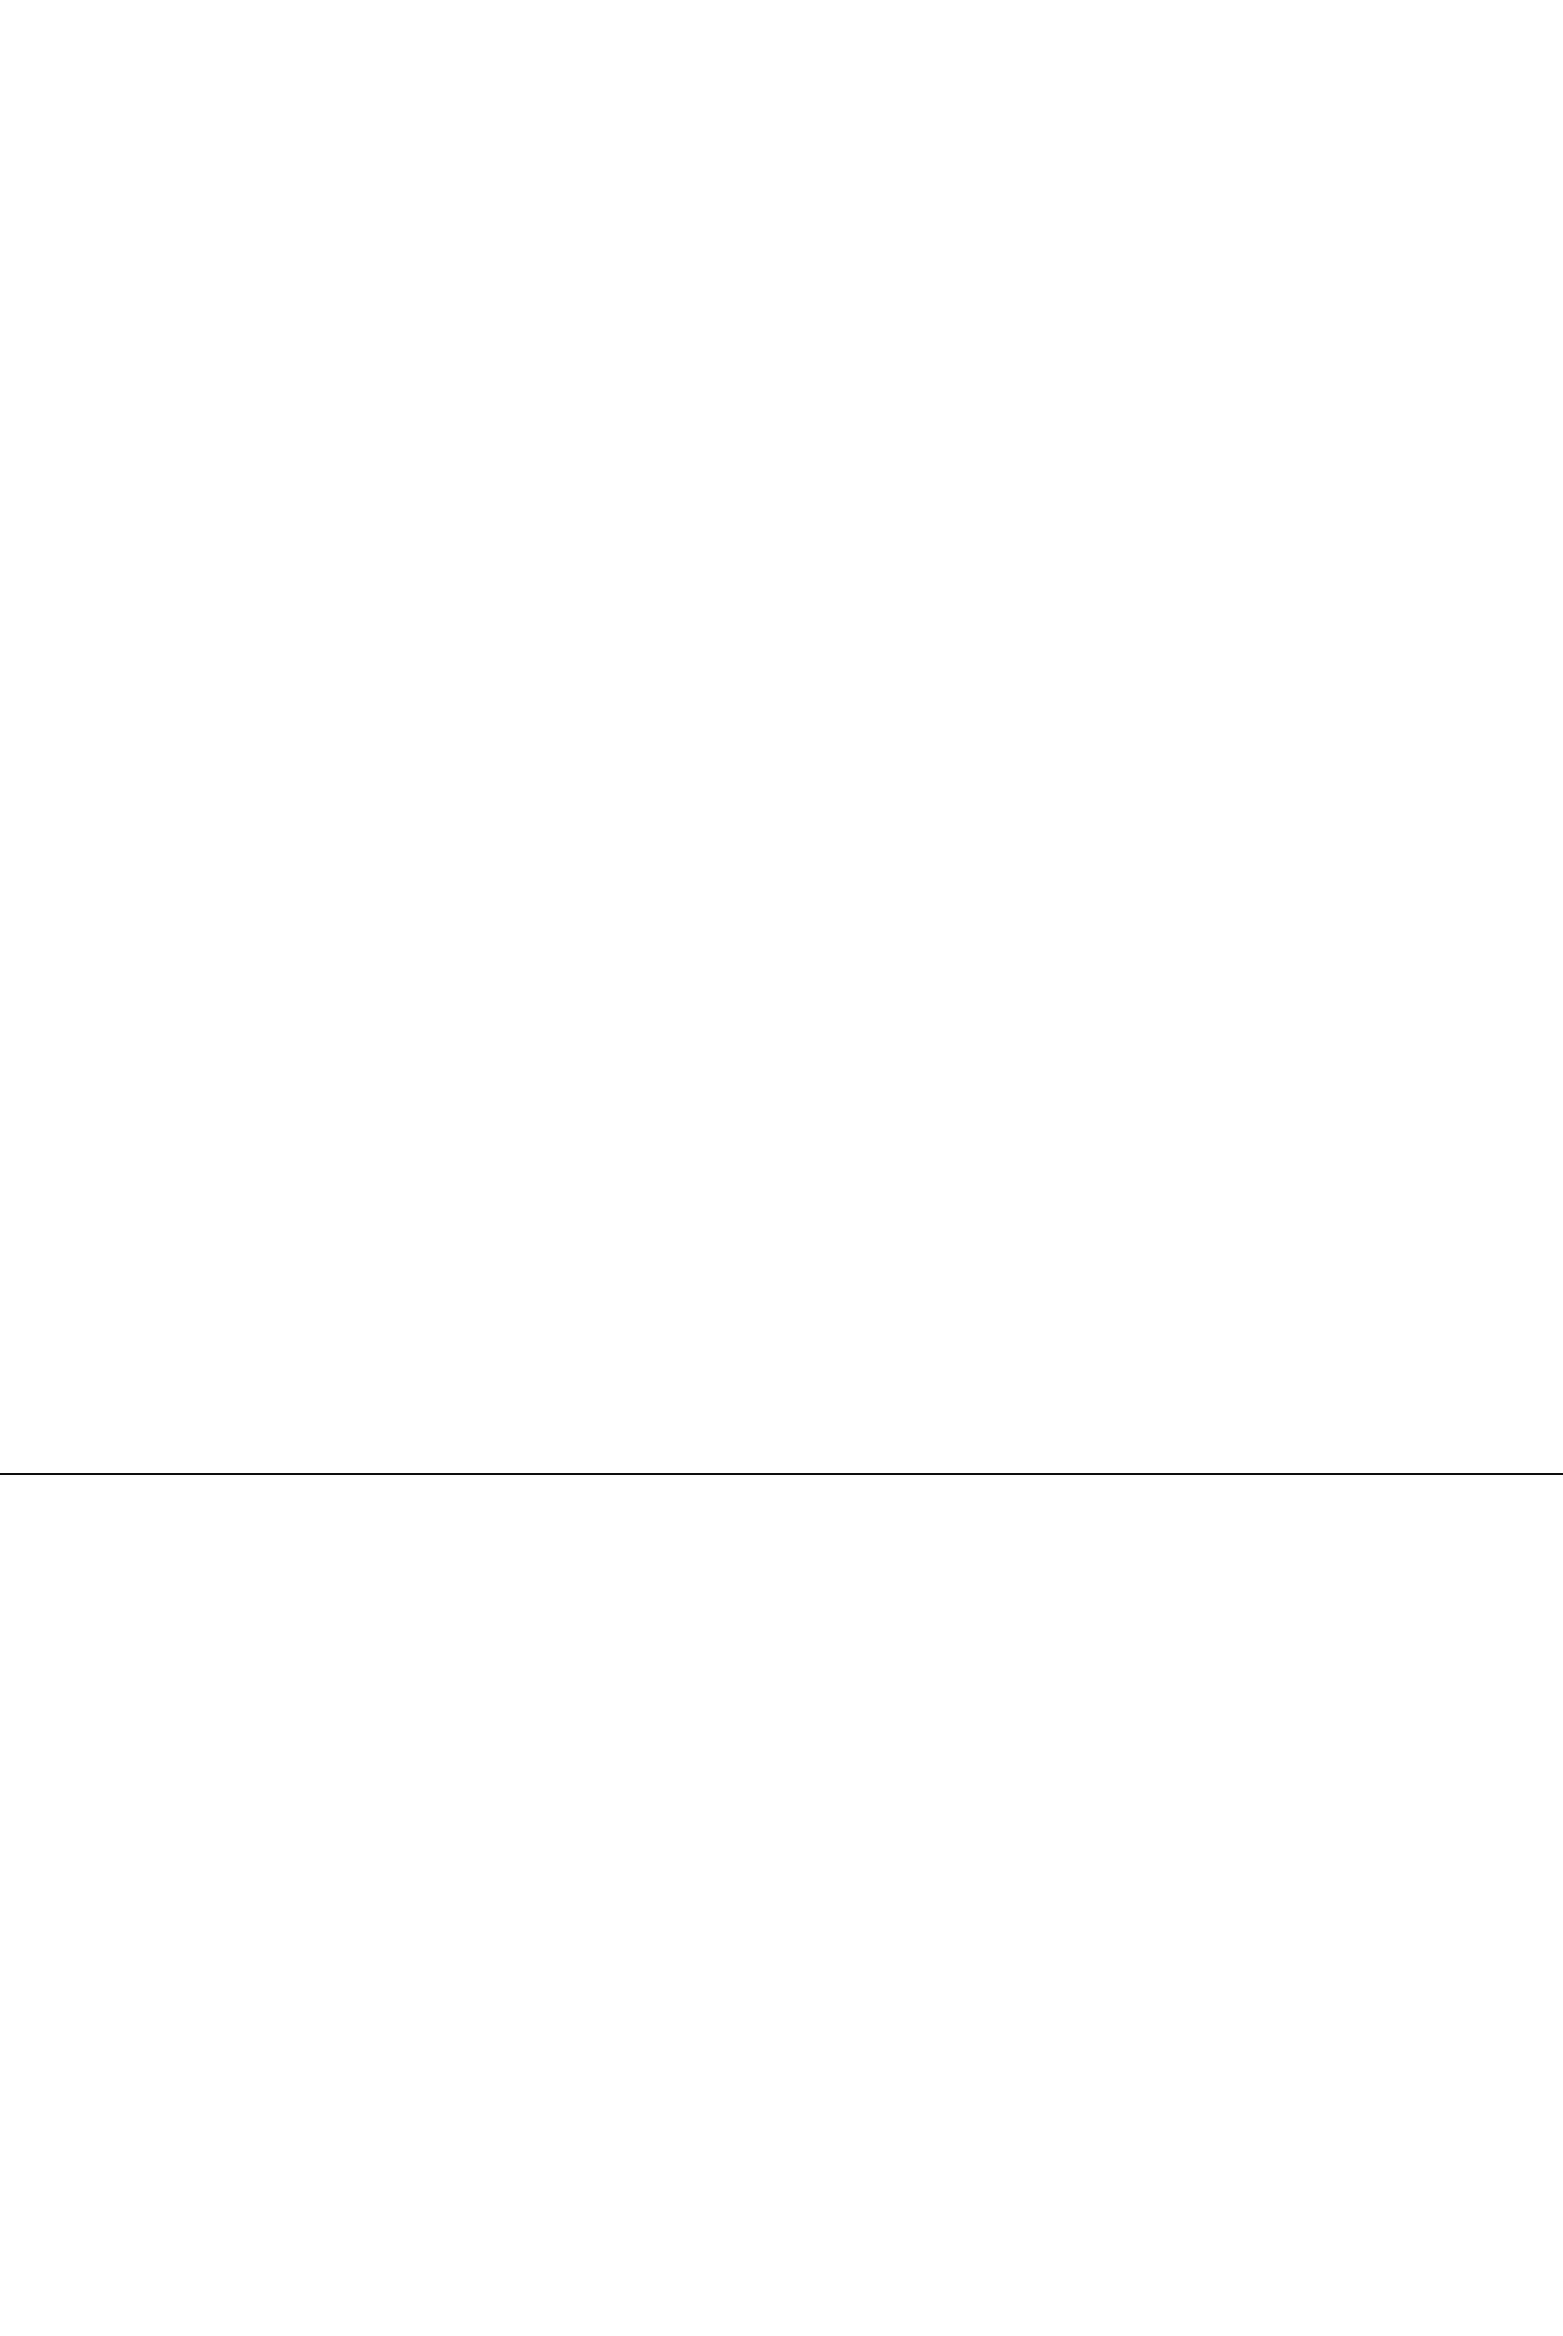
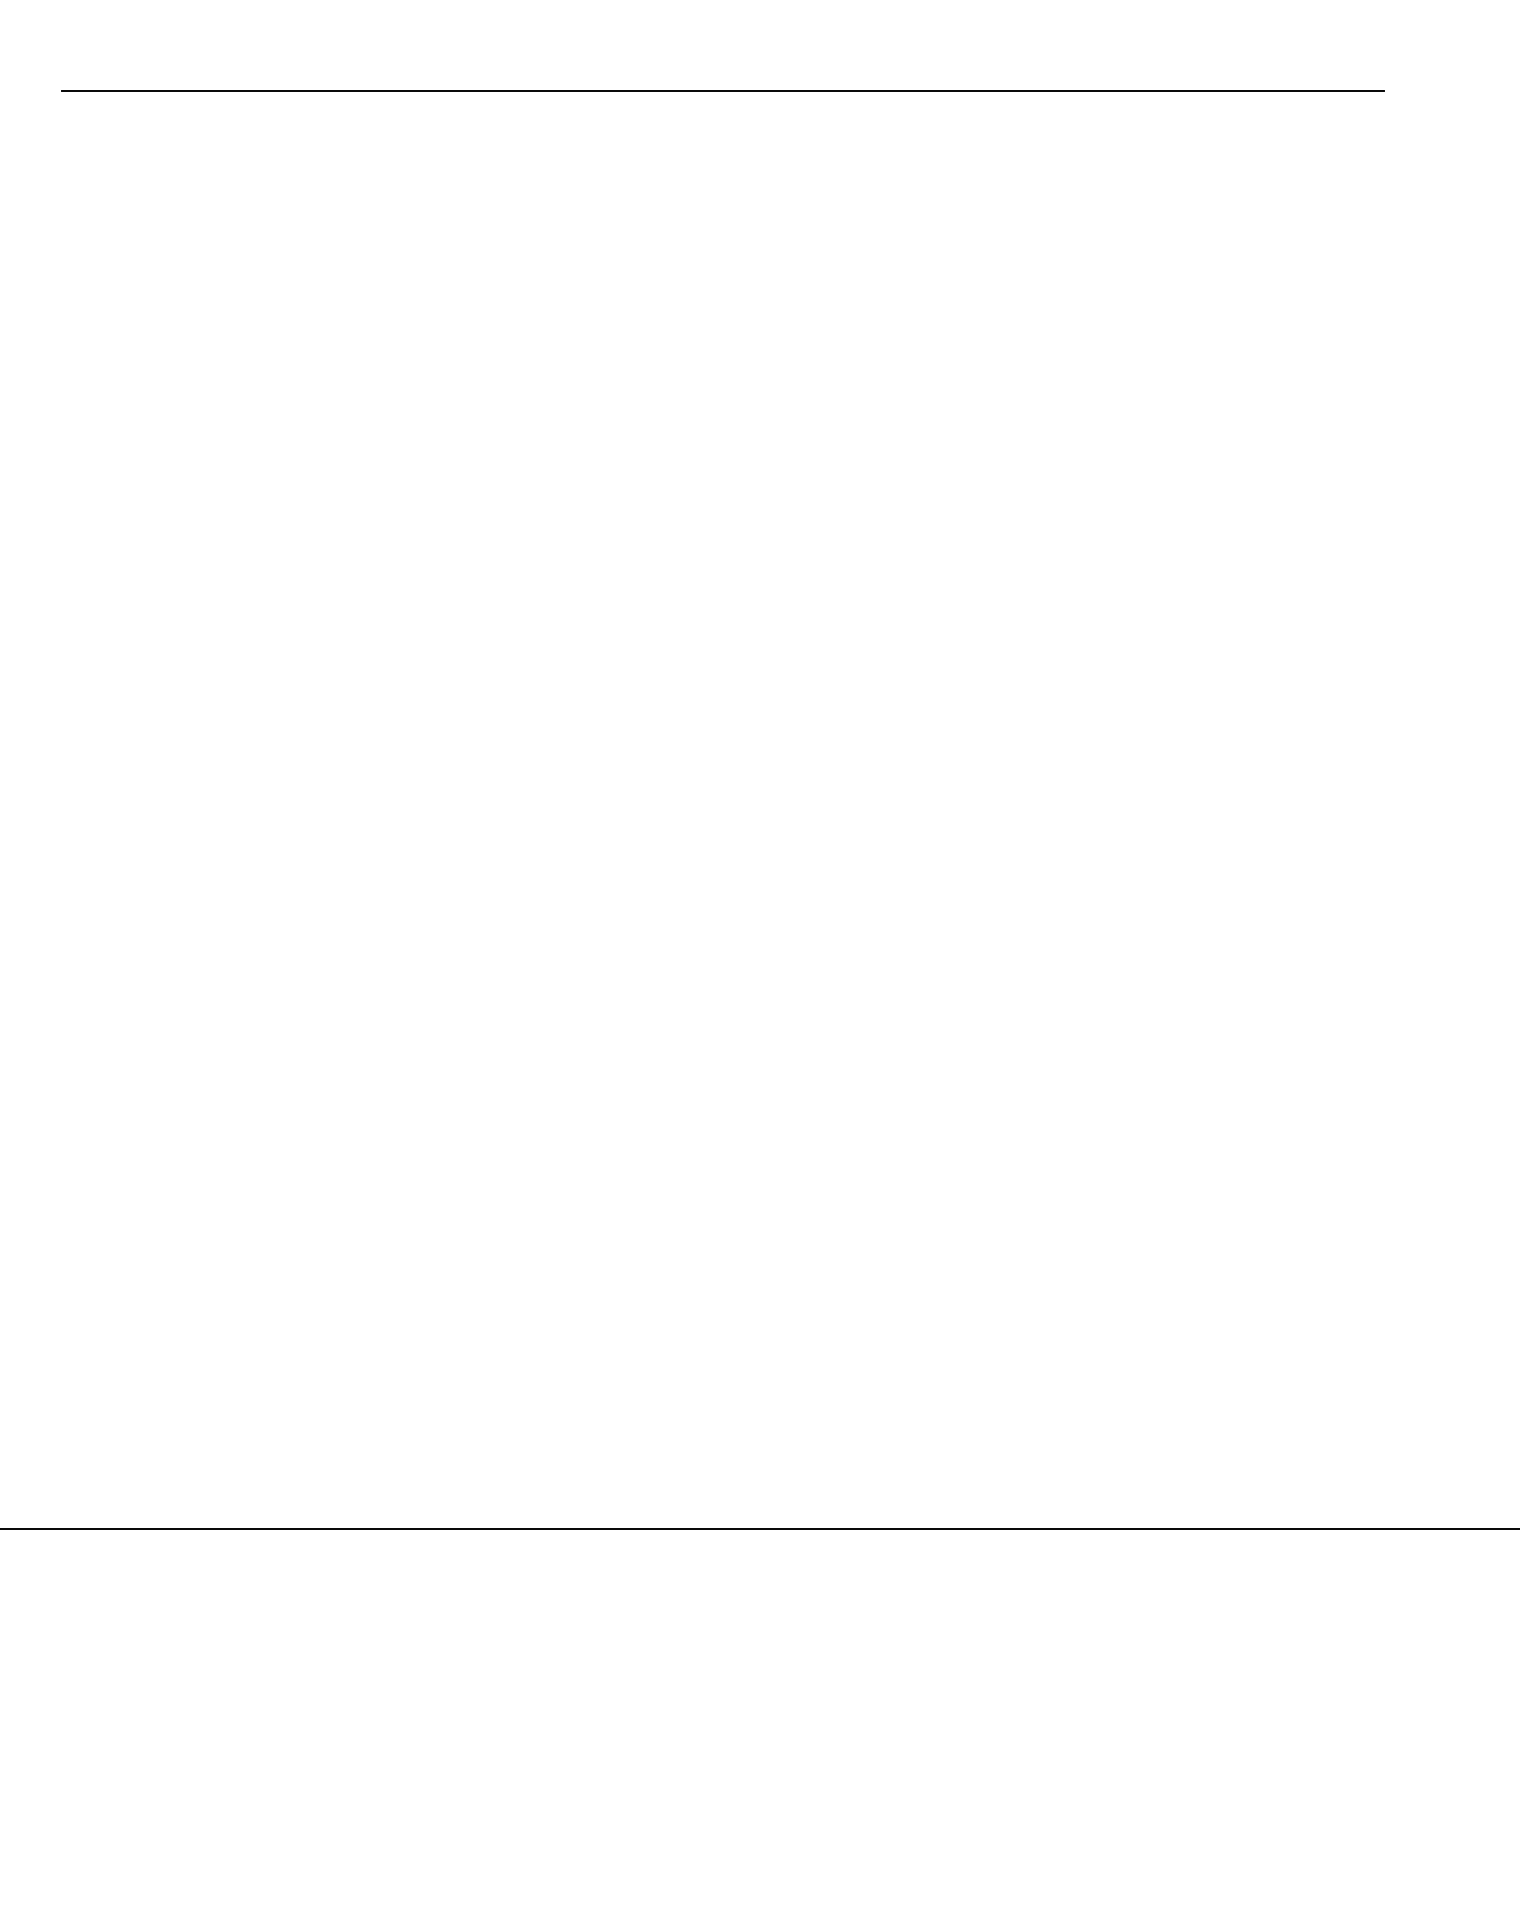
line: (808, 36) -> (722, 91), added

